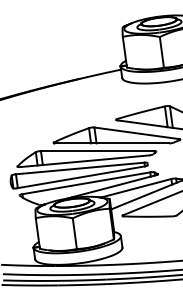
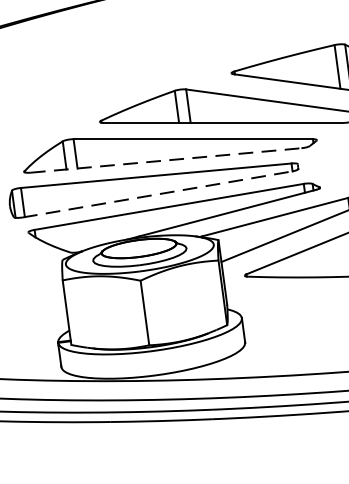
line: (85, 161) -> (167, 161), solid -> dashed
line: (80, 177) -> (156, 194), solid -> dashed

